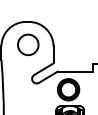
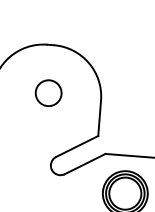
circle: (28, 44) -> (49, 92), size x0.6

